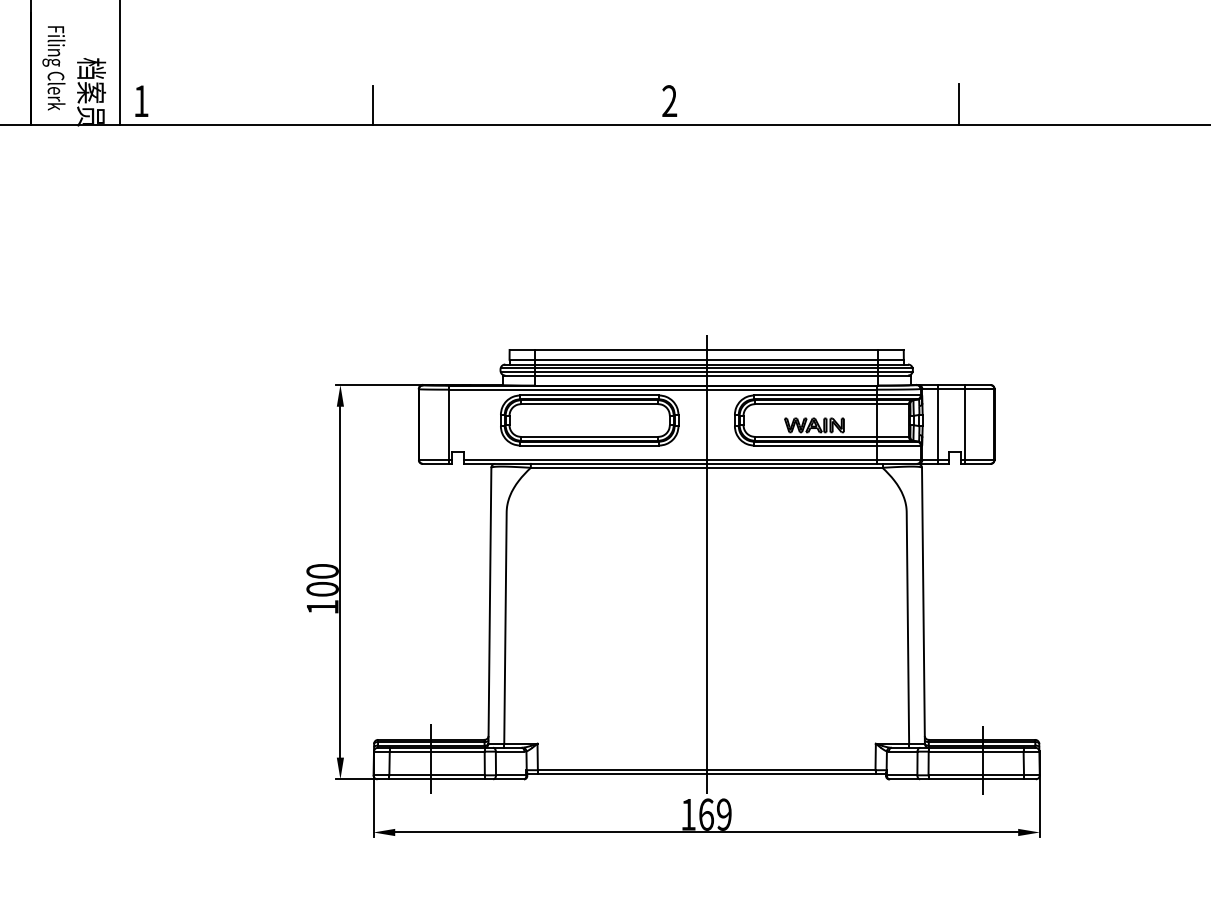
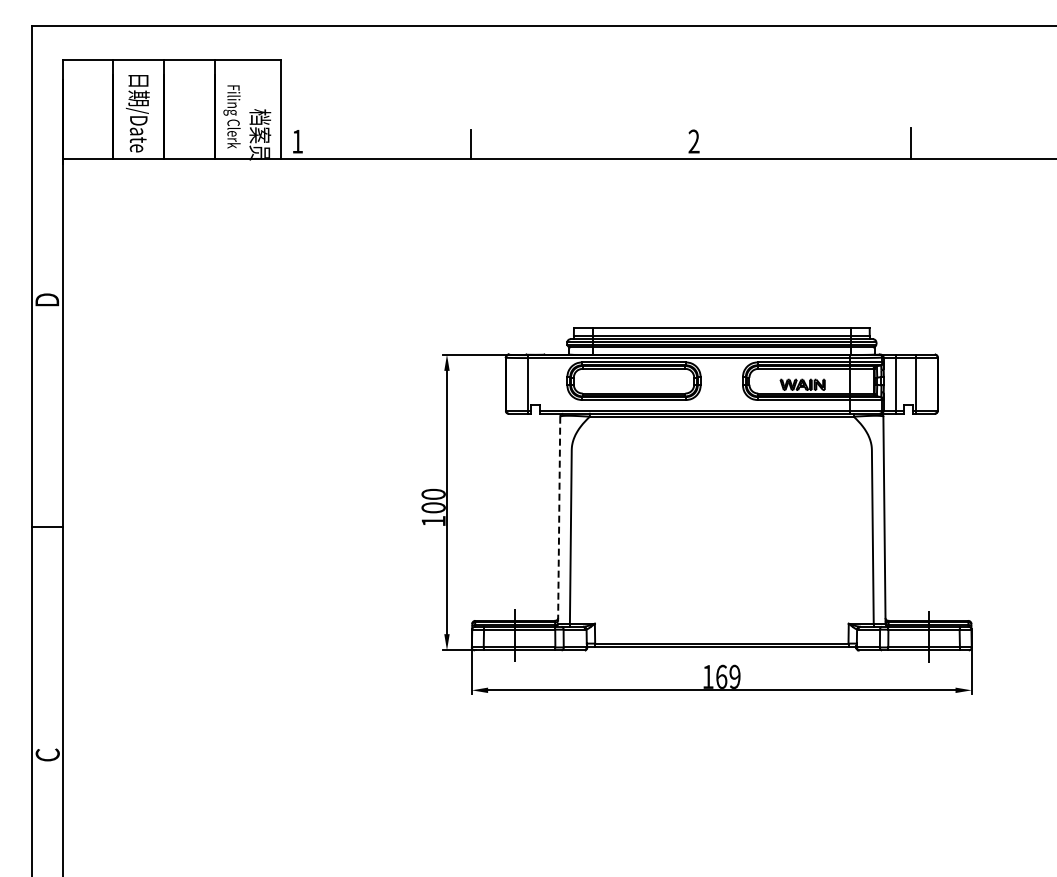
line: (706, 564) -> (721, 489), removed
line: (490, 606) -> (559, 520), solid -> dashed

